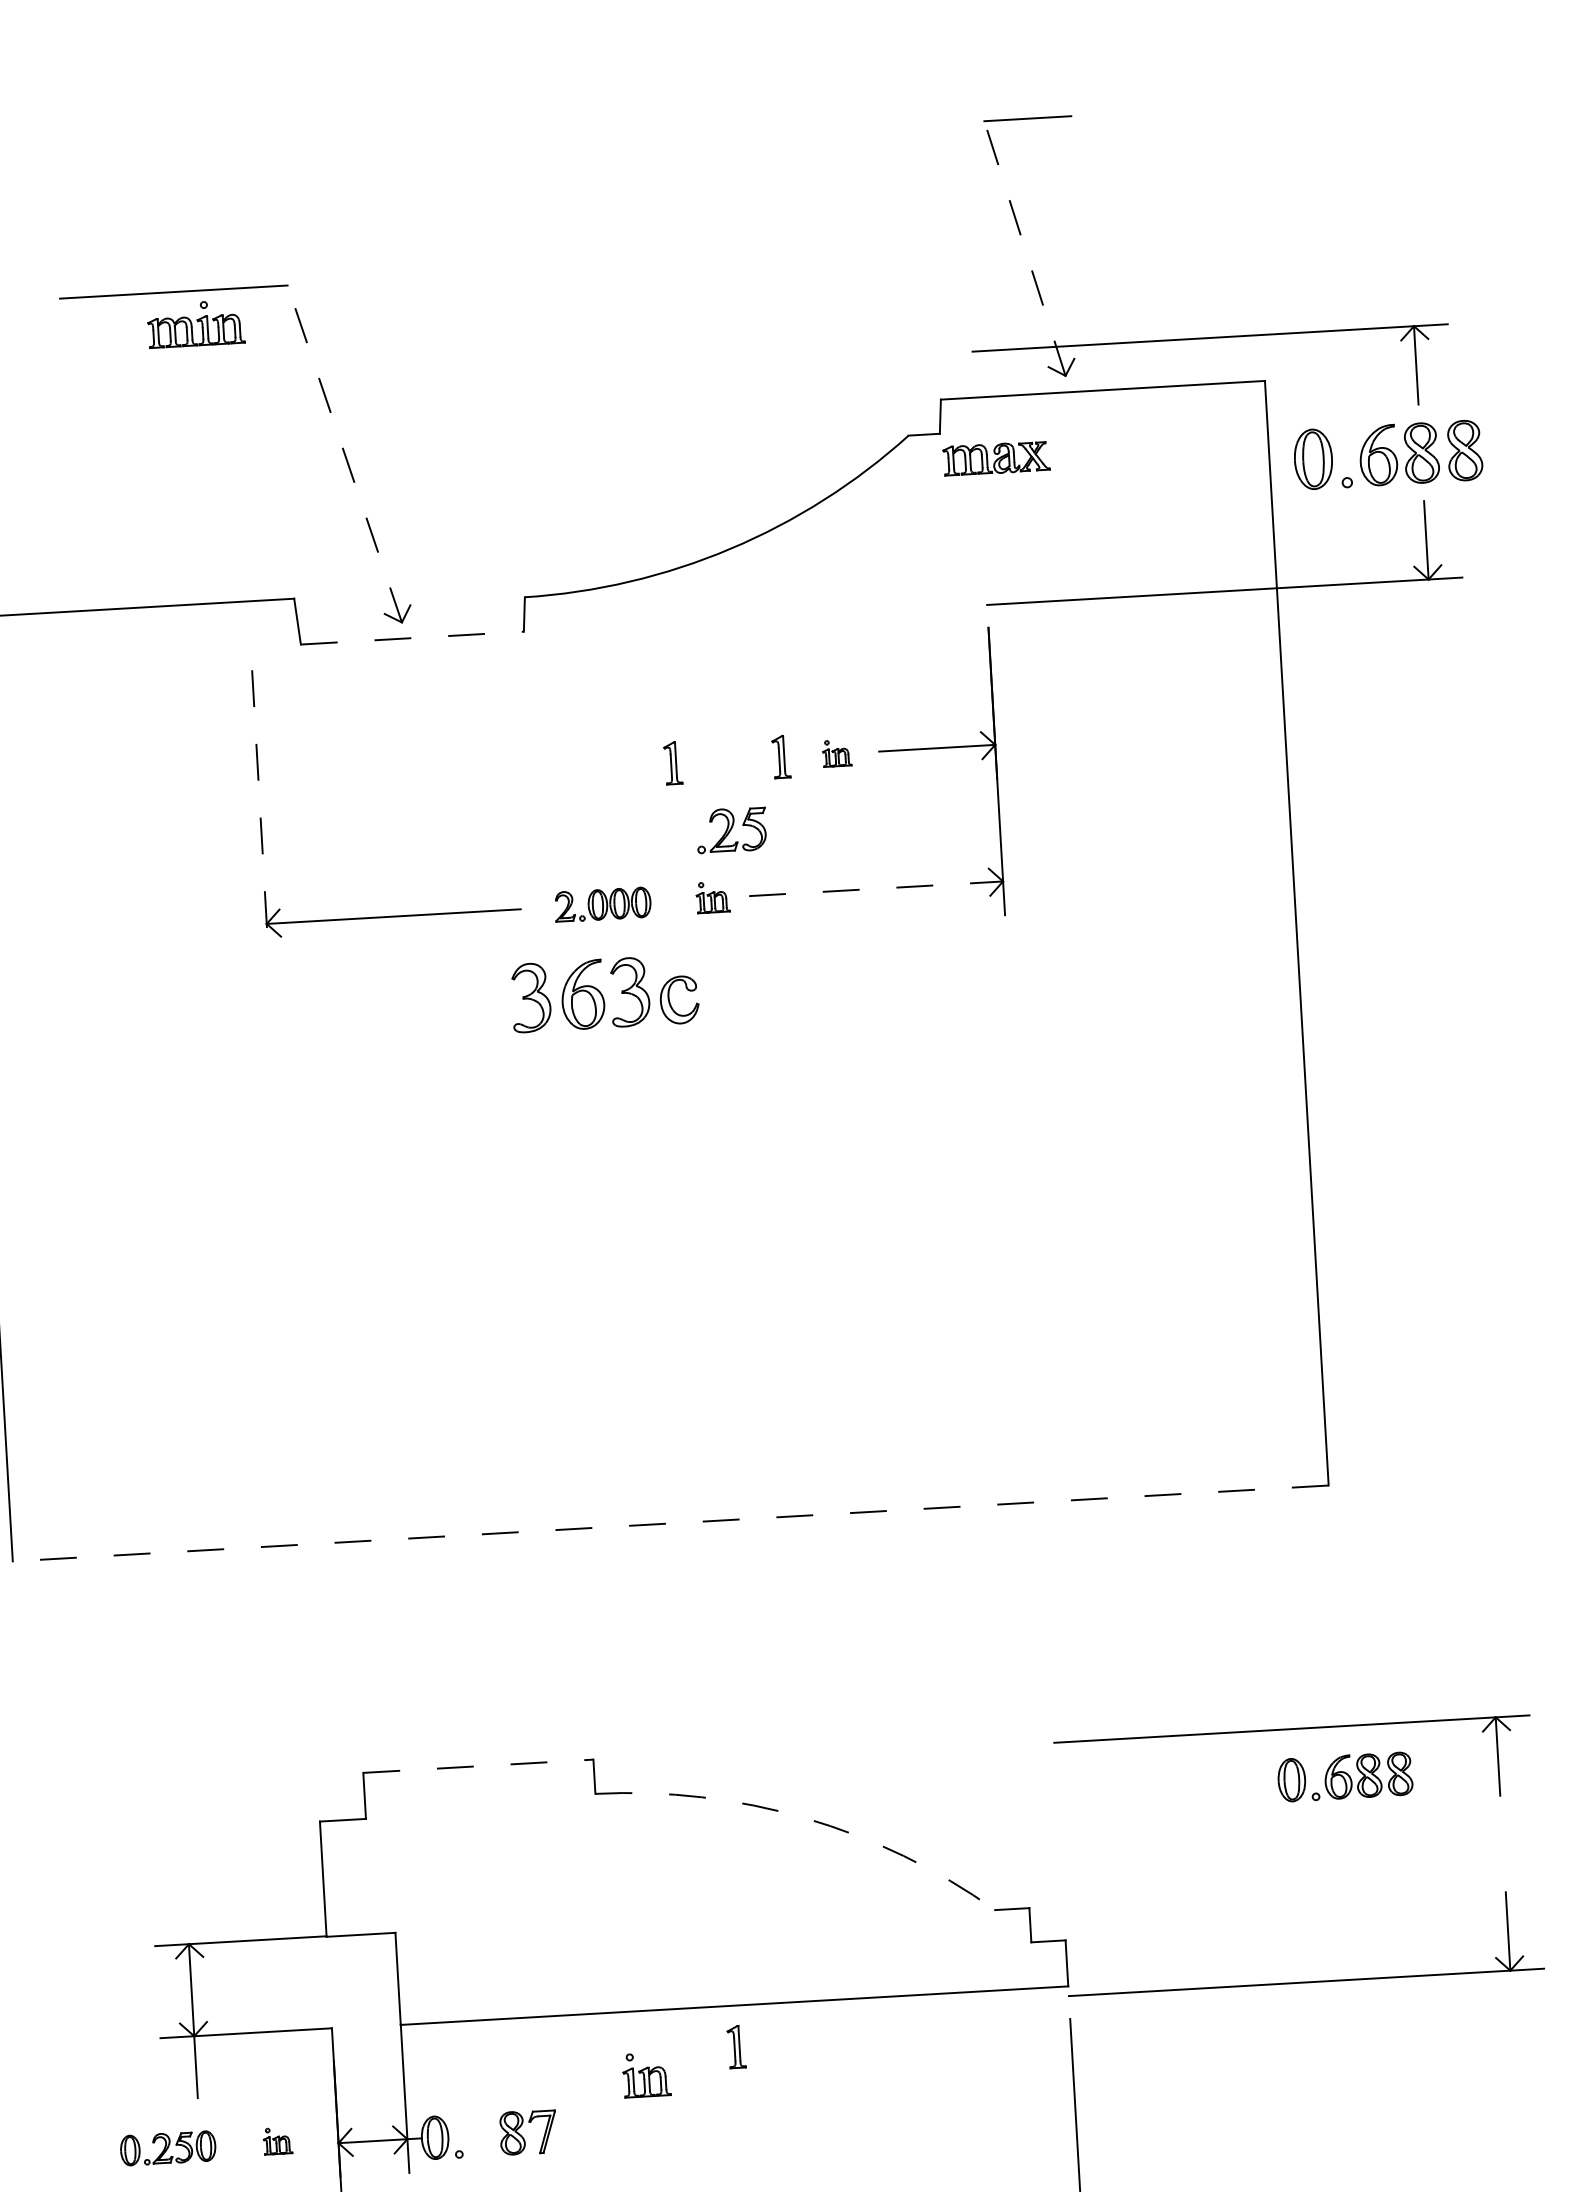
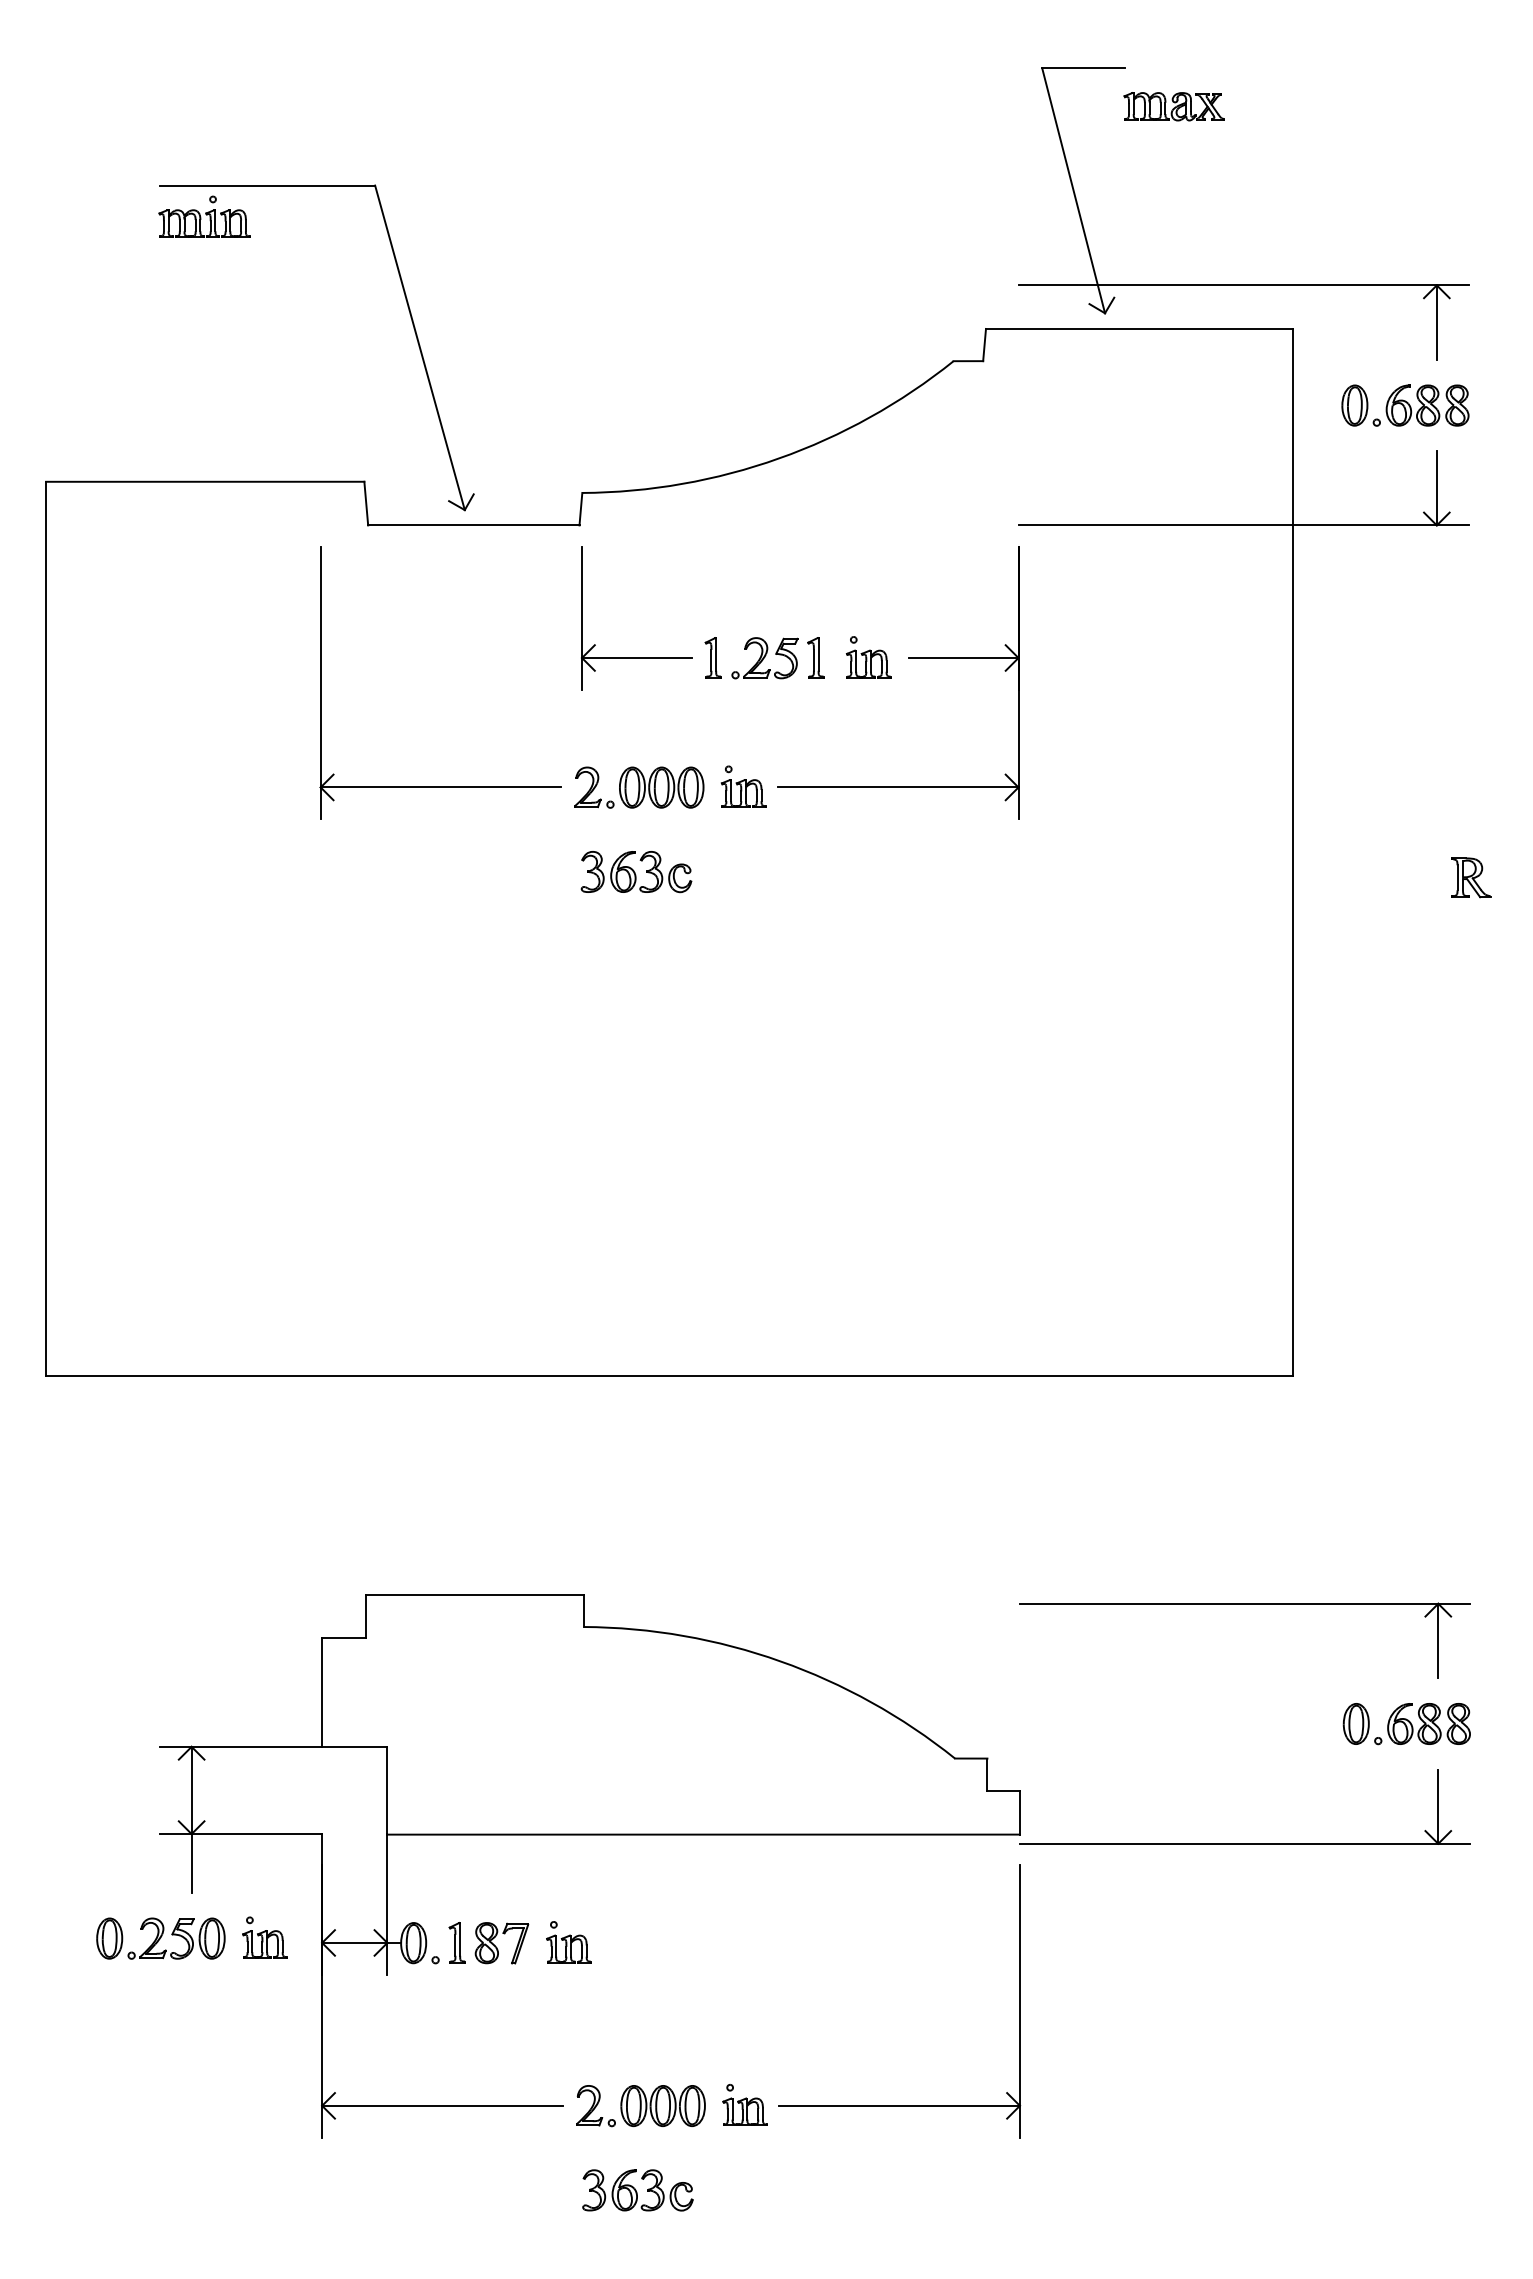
line: (1024, 248) -> (1073, 190), dashed -> solid
part: (195, 323) -> (204, 216), moved
line: (344, 453) -> (419, 347), dashed -> solid
part: (1388, 454) -> (1405, 405), size x0.71
part: (995, 458) -> (1173, 106), moved
line: (412, 638) -> (473, 525), dashed -> solid
part: (836, 753) -> (868, 657), size x1.67
part: (592, 767) -> (636, 657), added
line: (260, 814) -> (320, 683), dashed -> solid
part: (731, 830) -> (764, 658), moved
line: (876, 888) -> (898, 787), dashed -> solid
part: (712, 897) -> (743, 786), size x1.43
part: (603, 904) -> (639, 787), size x1.43
part: (1486, 948) -> (1471, 877), added
part: (605, 994) -> (636, 872), size x0.62
line: (670, 1523) -> (669, 1375), dashed -> solid
line: (479, 1766) -> (475, 1594), dashed -> solid
part: (1344, 1777) -> (1406, 1724), moved
arc: (805, 1818) -> (780, 1661), dashed -> solid
part: (735, 2046) -> (456, 1942), moved
part: (646, 2075) -> (568, 1942), moved
part: (277, 2140) -> (264, 1937), size x1.67
part: (167, 2148) -> (160, 1938), size x1.43

